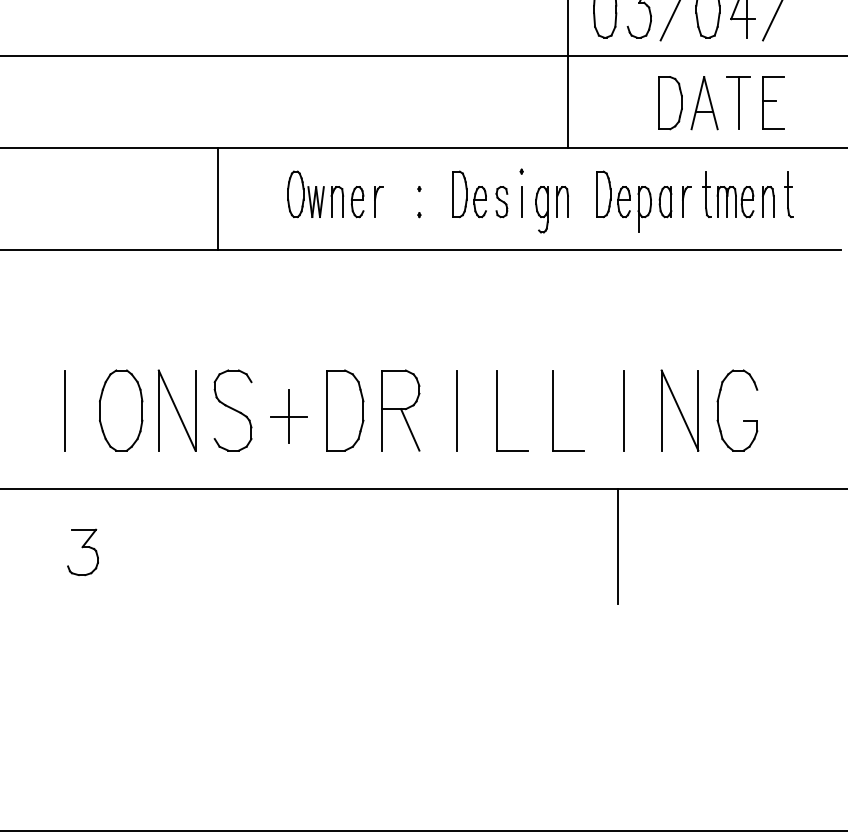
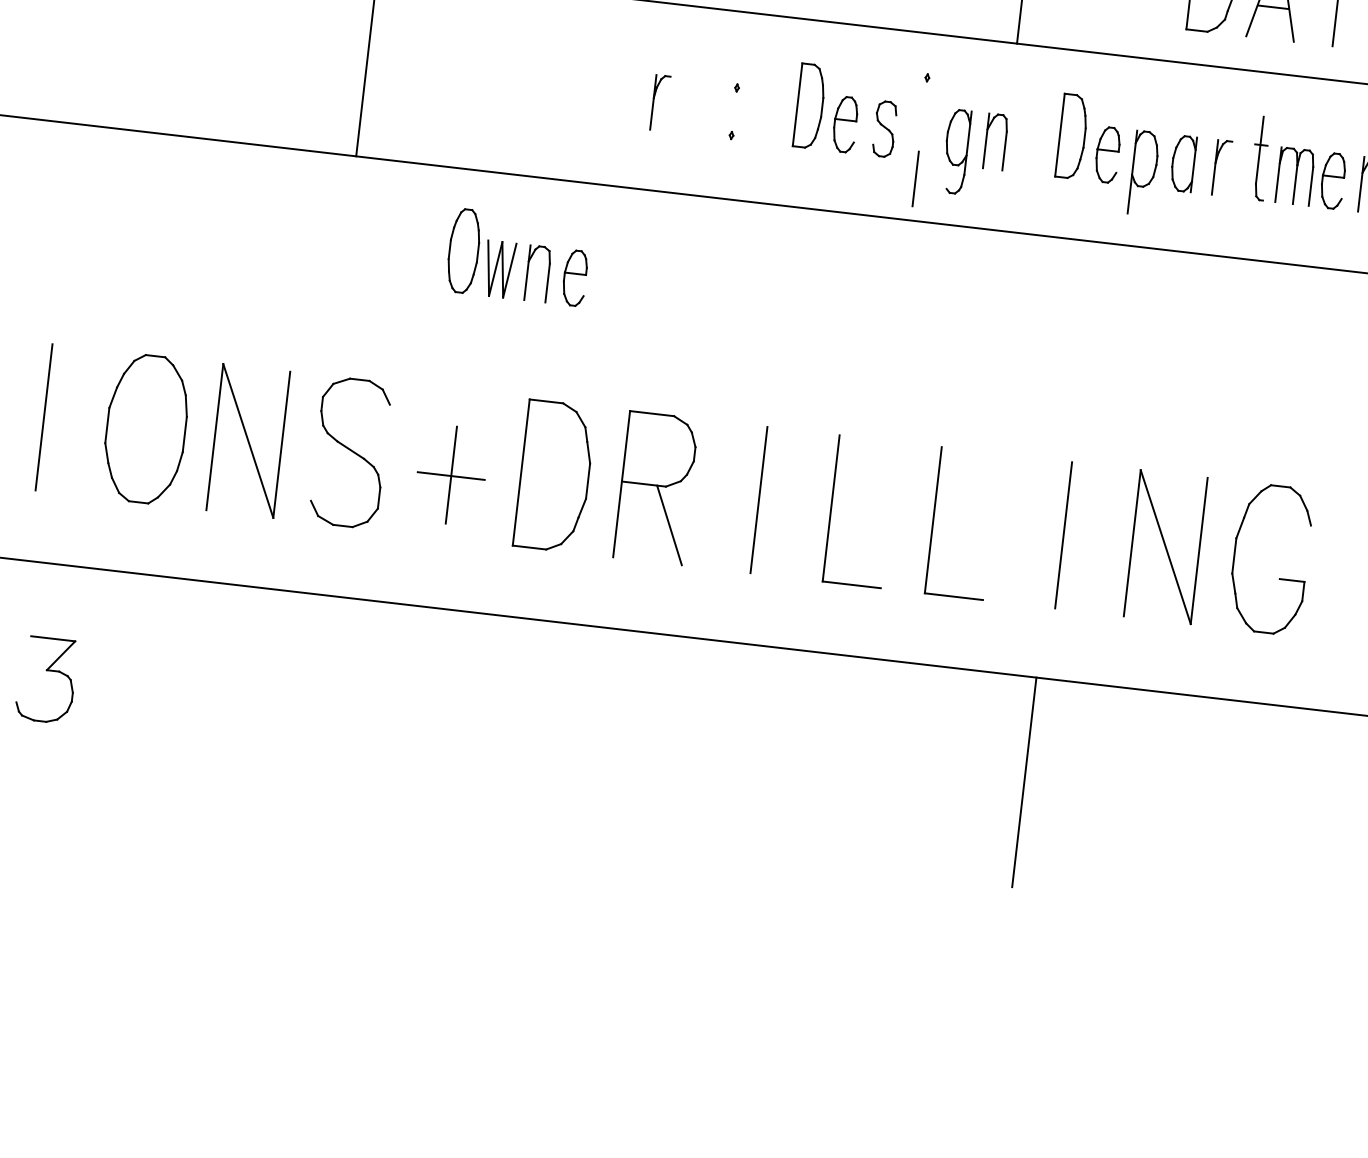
part: (325, 194) -> (517, 257), moved
line: (521, 201) -> (915, 177), moved

